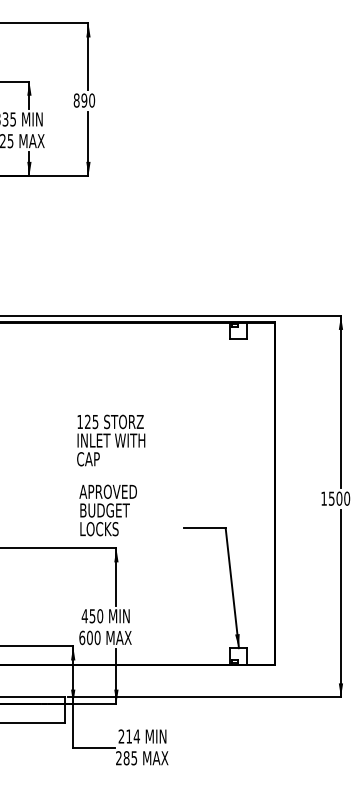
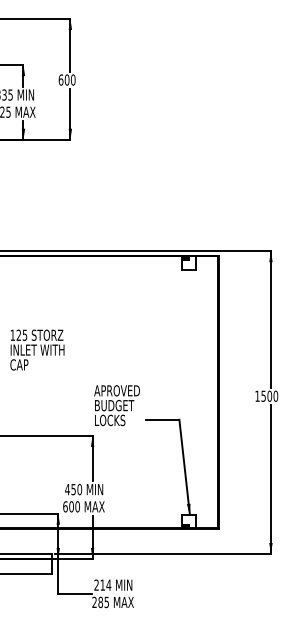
text: (79, 99) -> (63, 79), 890 -> 600
text: (111, 439) -> (37, 349), moved
text: (107, 510) -> (116, 405), moved

